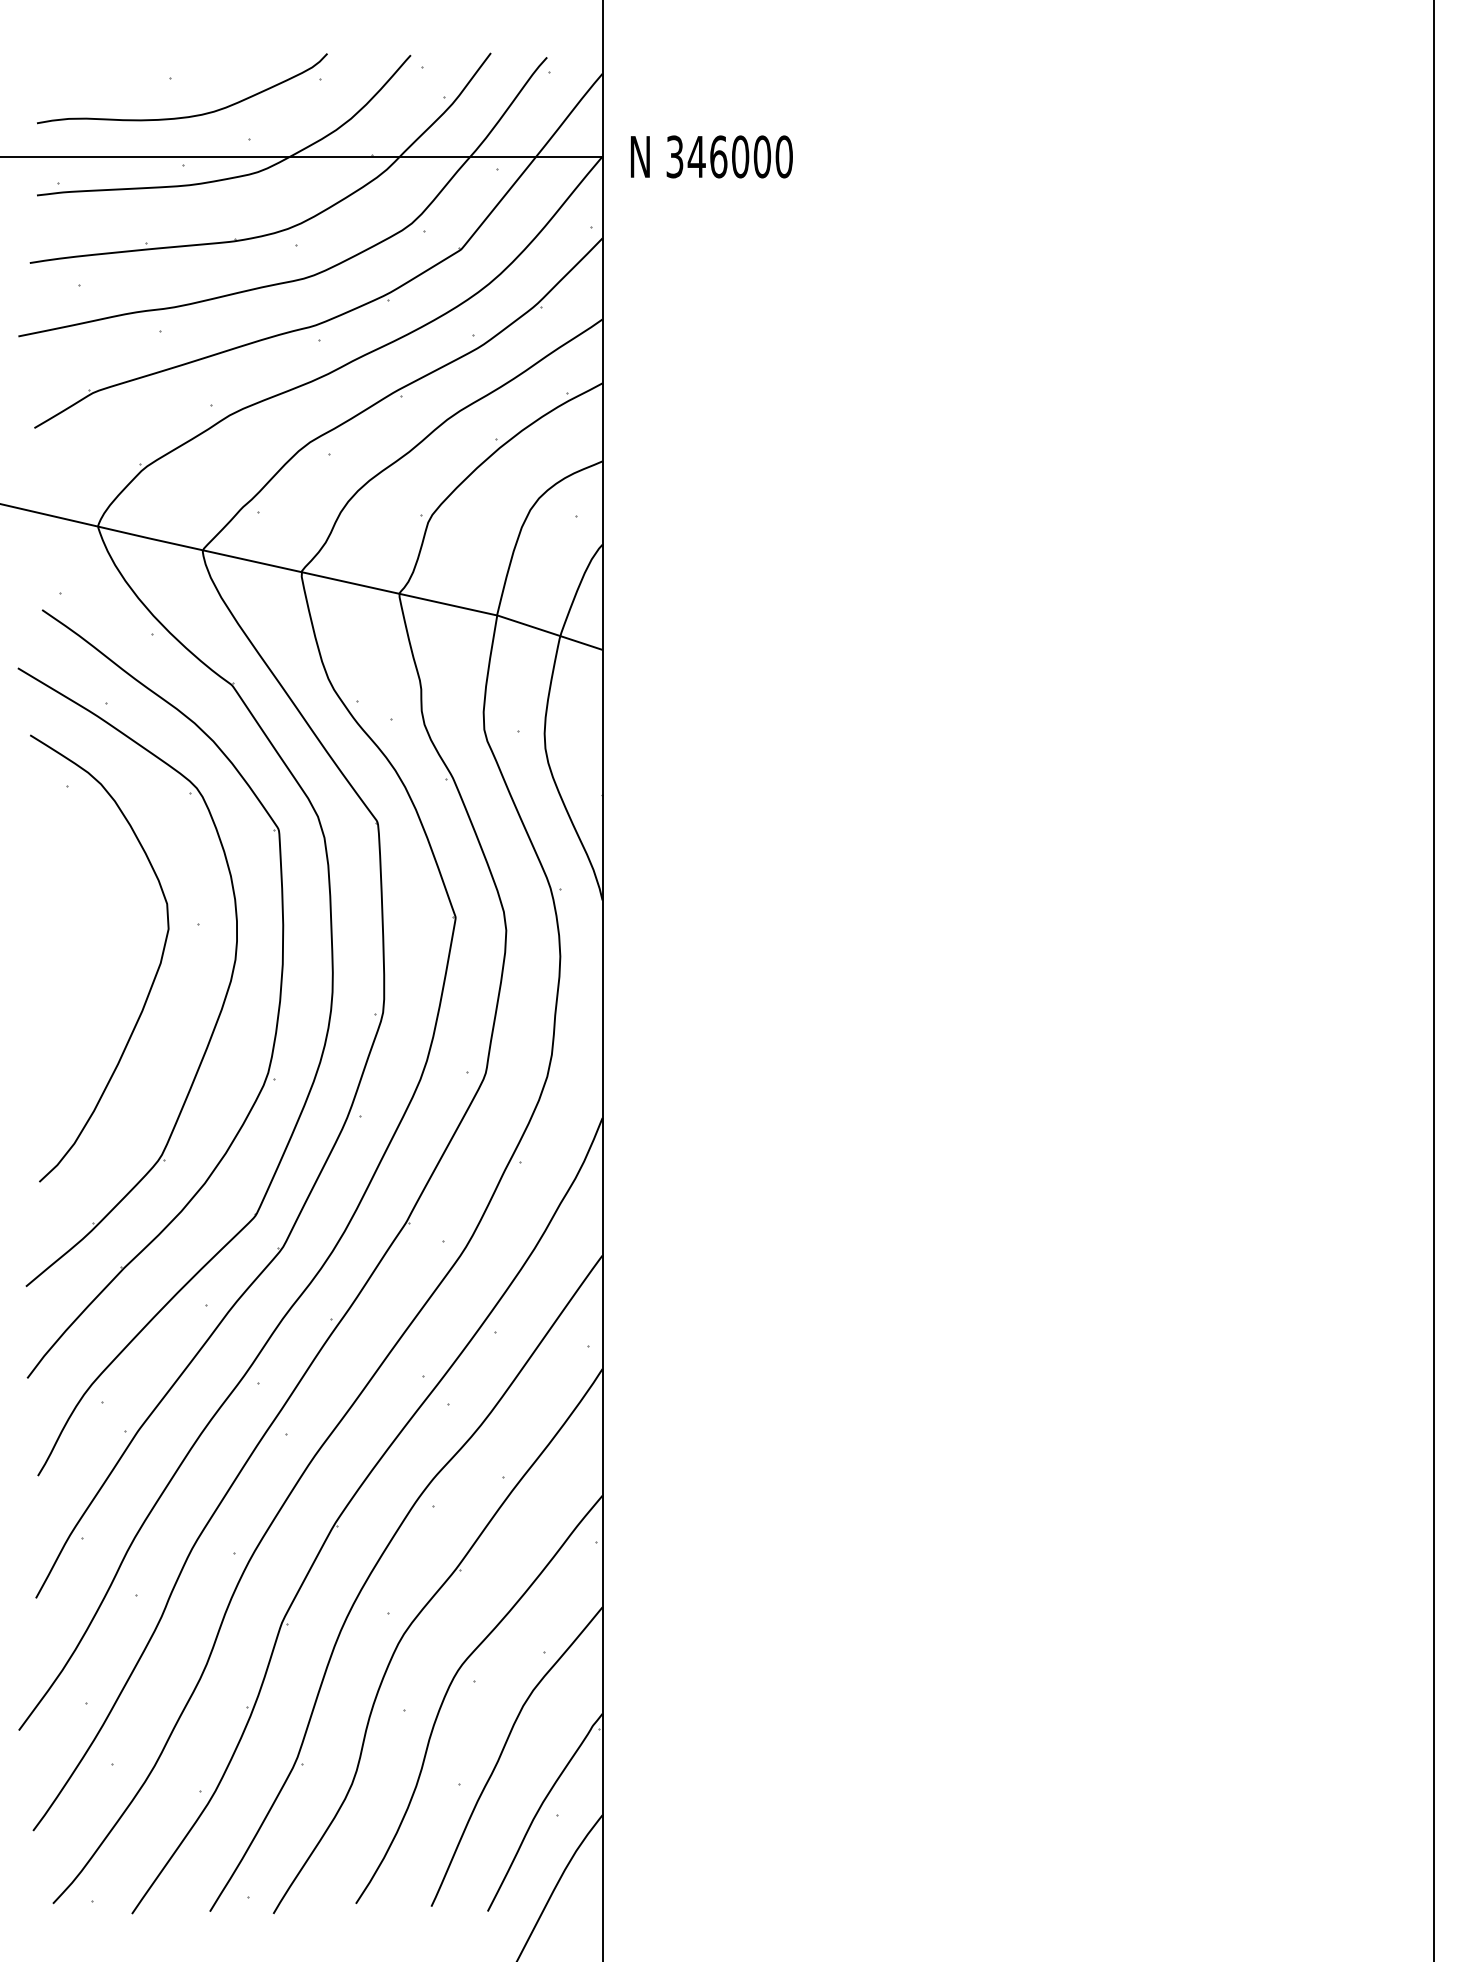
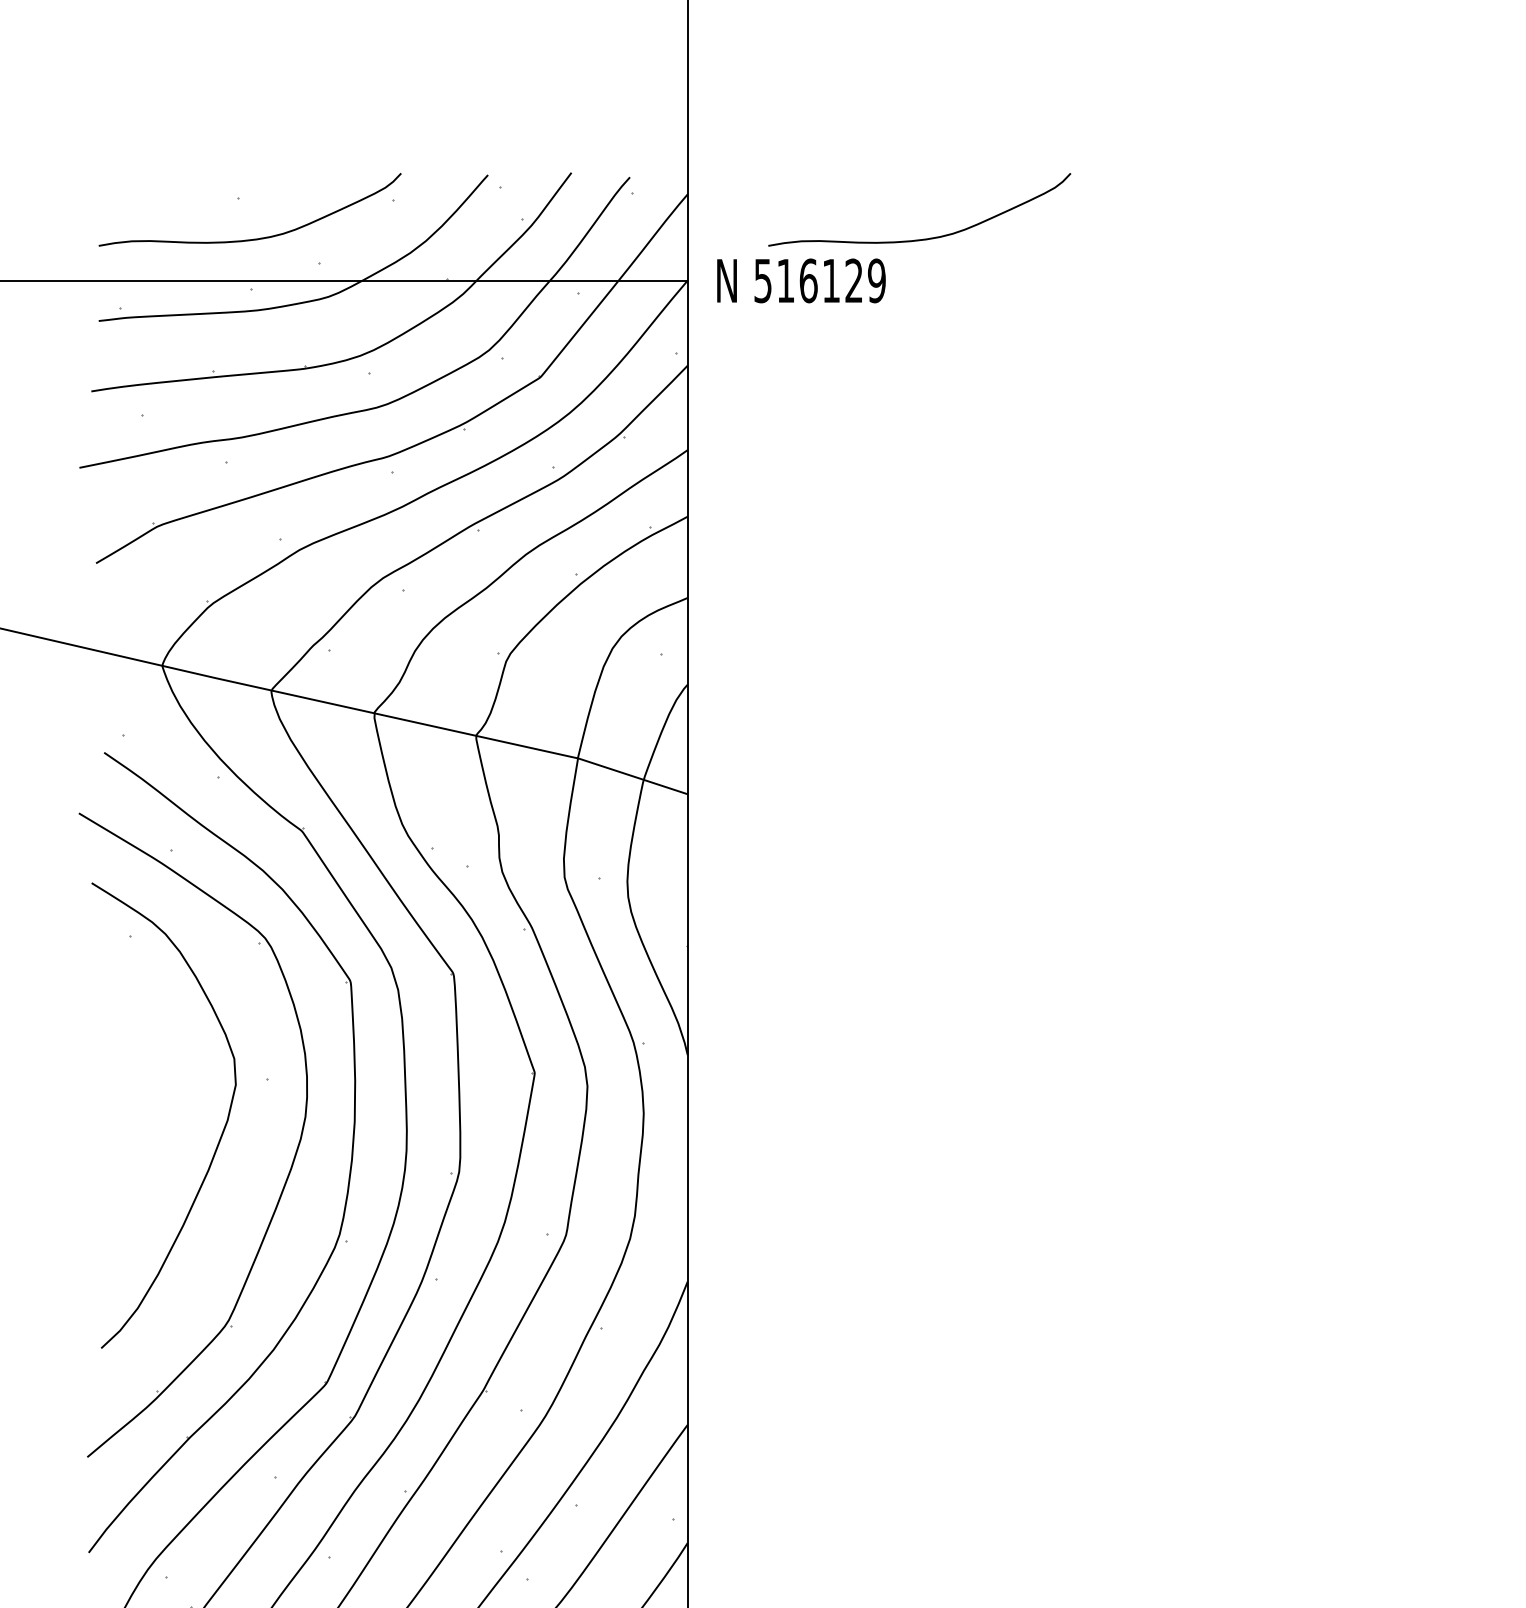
curve: (825, 116) -> (919, 238), added
text: (729, 156) -> (819, 280), 346000 -> 516129

